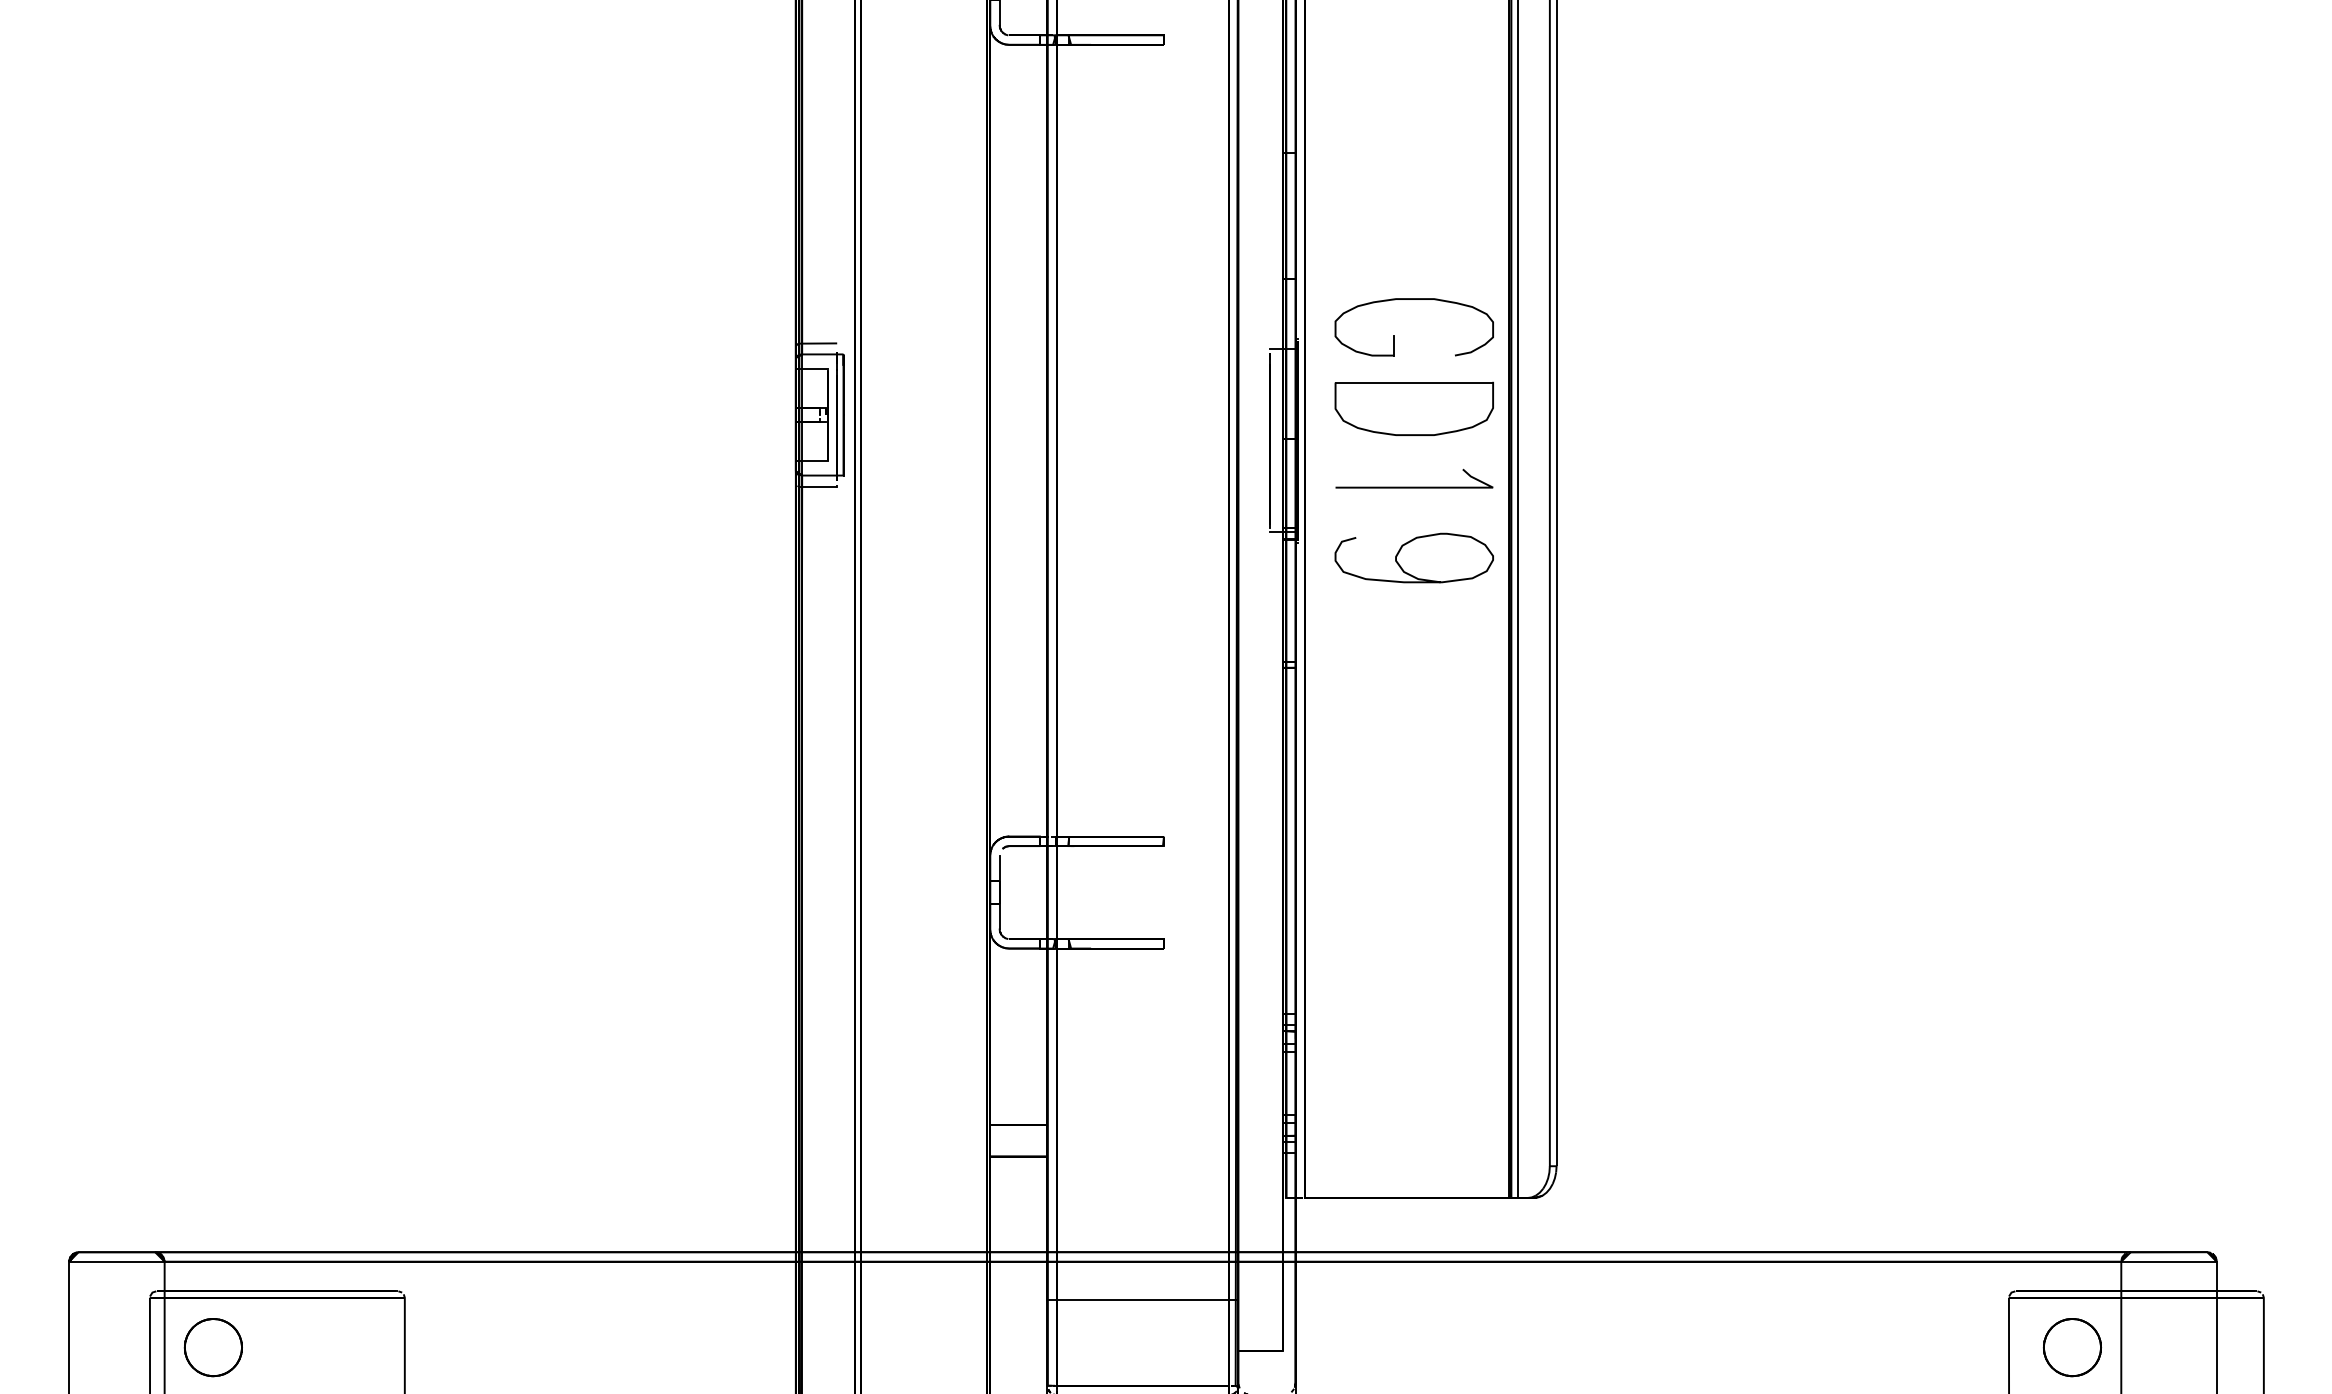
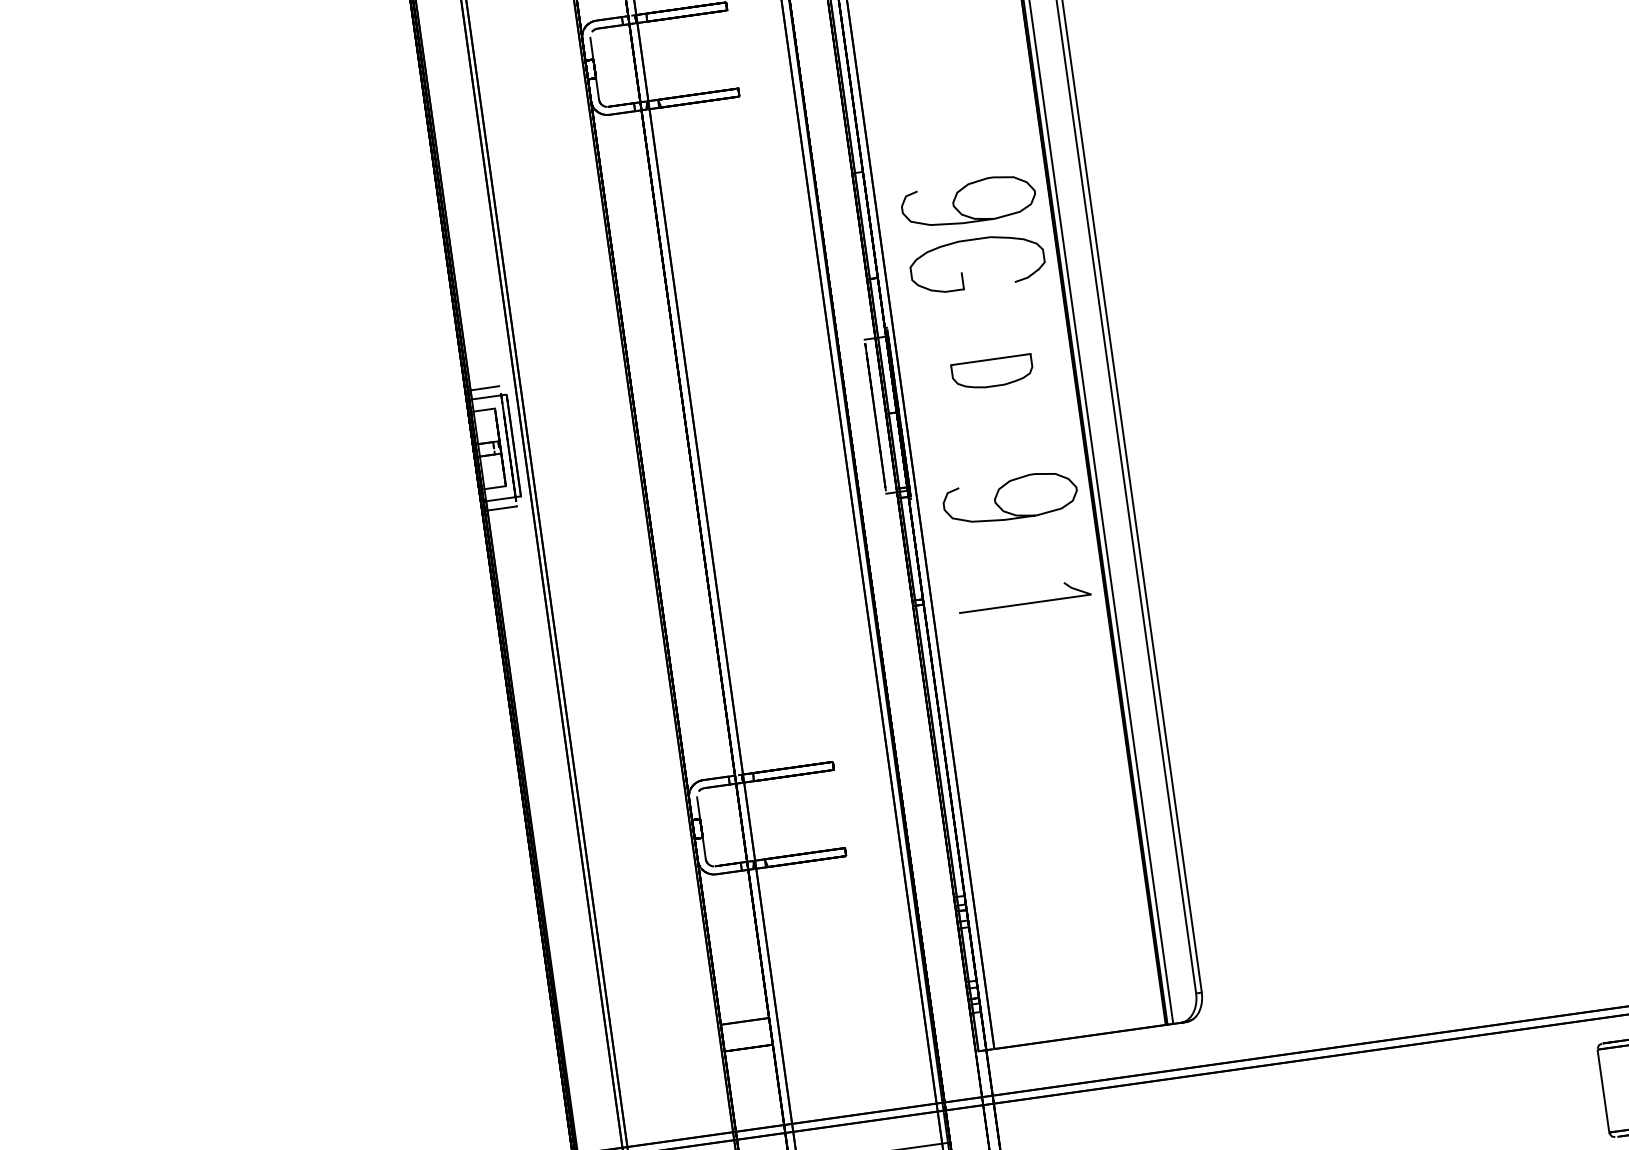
curve: (1400, 198) -> (956, 197), added
part: (1394, 335) -> (961, 272), moved
part: (1413, 408) -> (992, 372), size x0.6
line: (1414, 486) -> (1025, 602), moved

